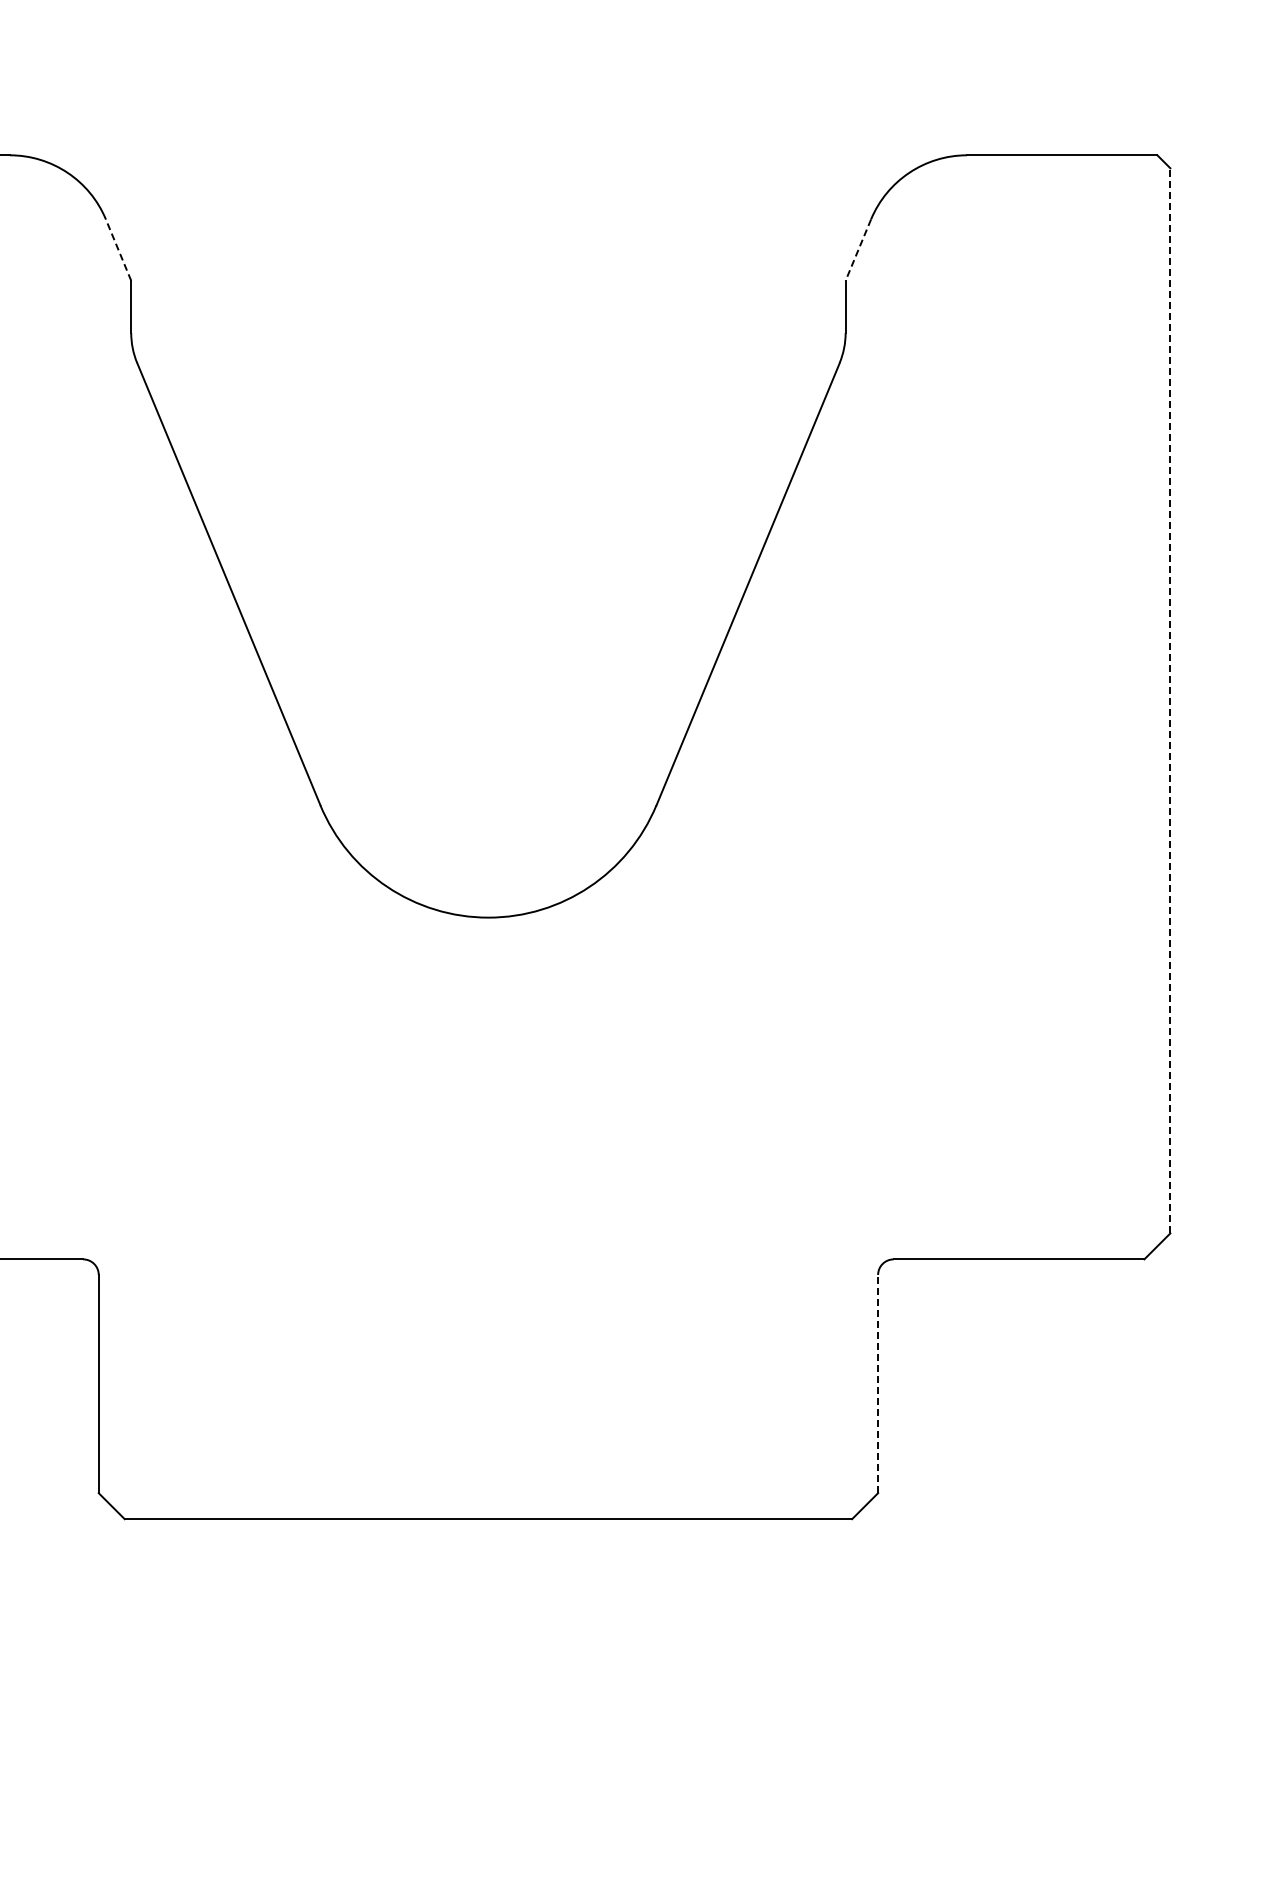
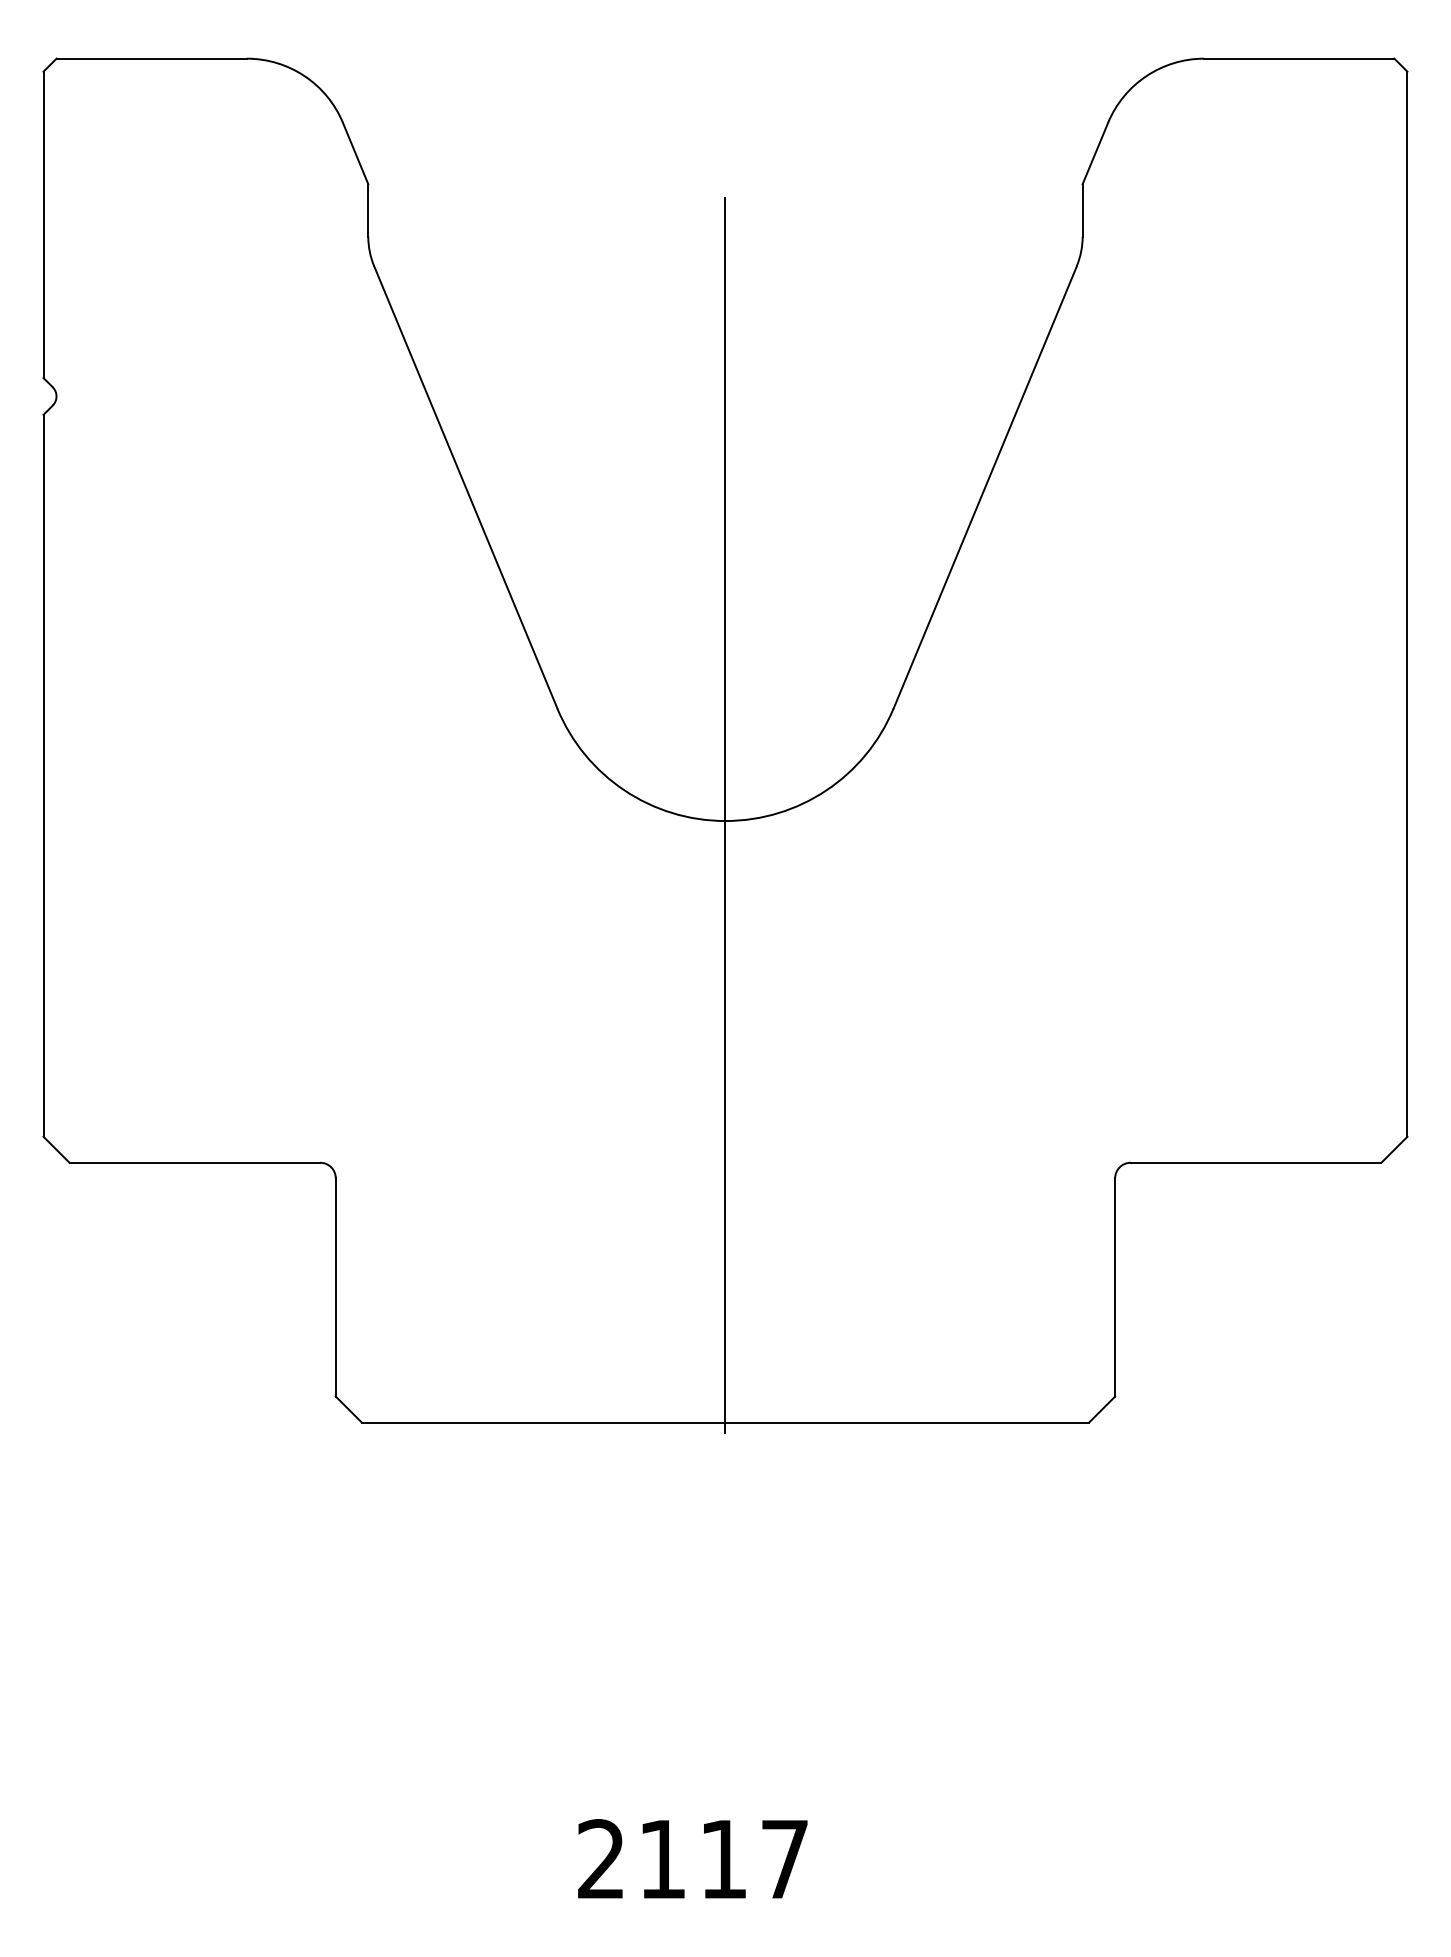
line: (118, 250) -> (355, 153), dashed -> solid
line: (858, 250) -> (1095, 153), dashed -> solid
line: (1170, 701) -> (1407, 604), dashed -> solid
line: (488, 912) -> (725, 815), added
line: (878, 1383) -> (1115, 1286), dashed -> solid

